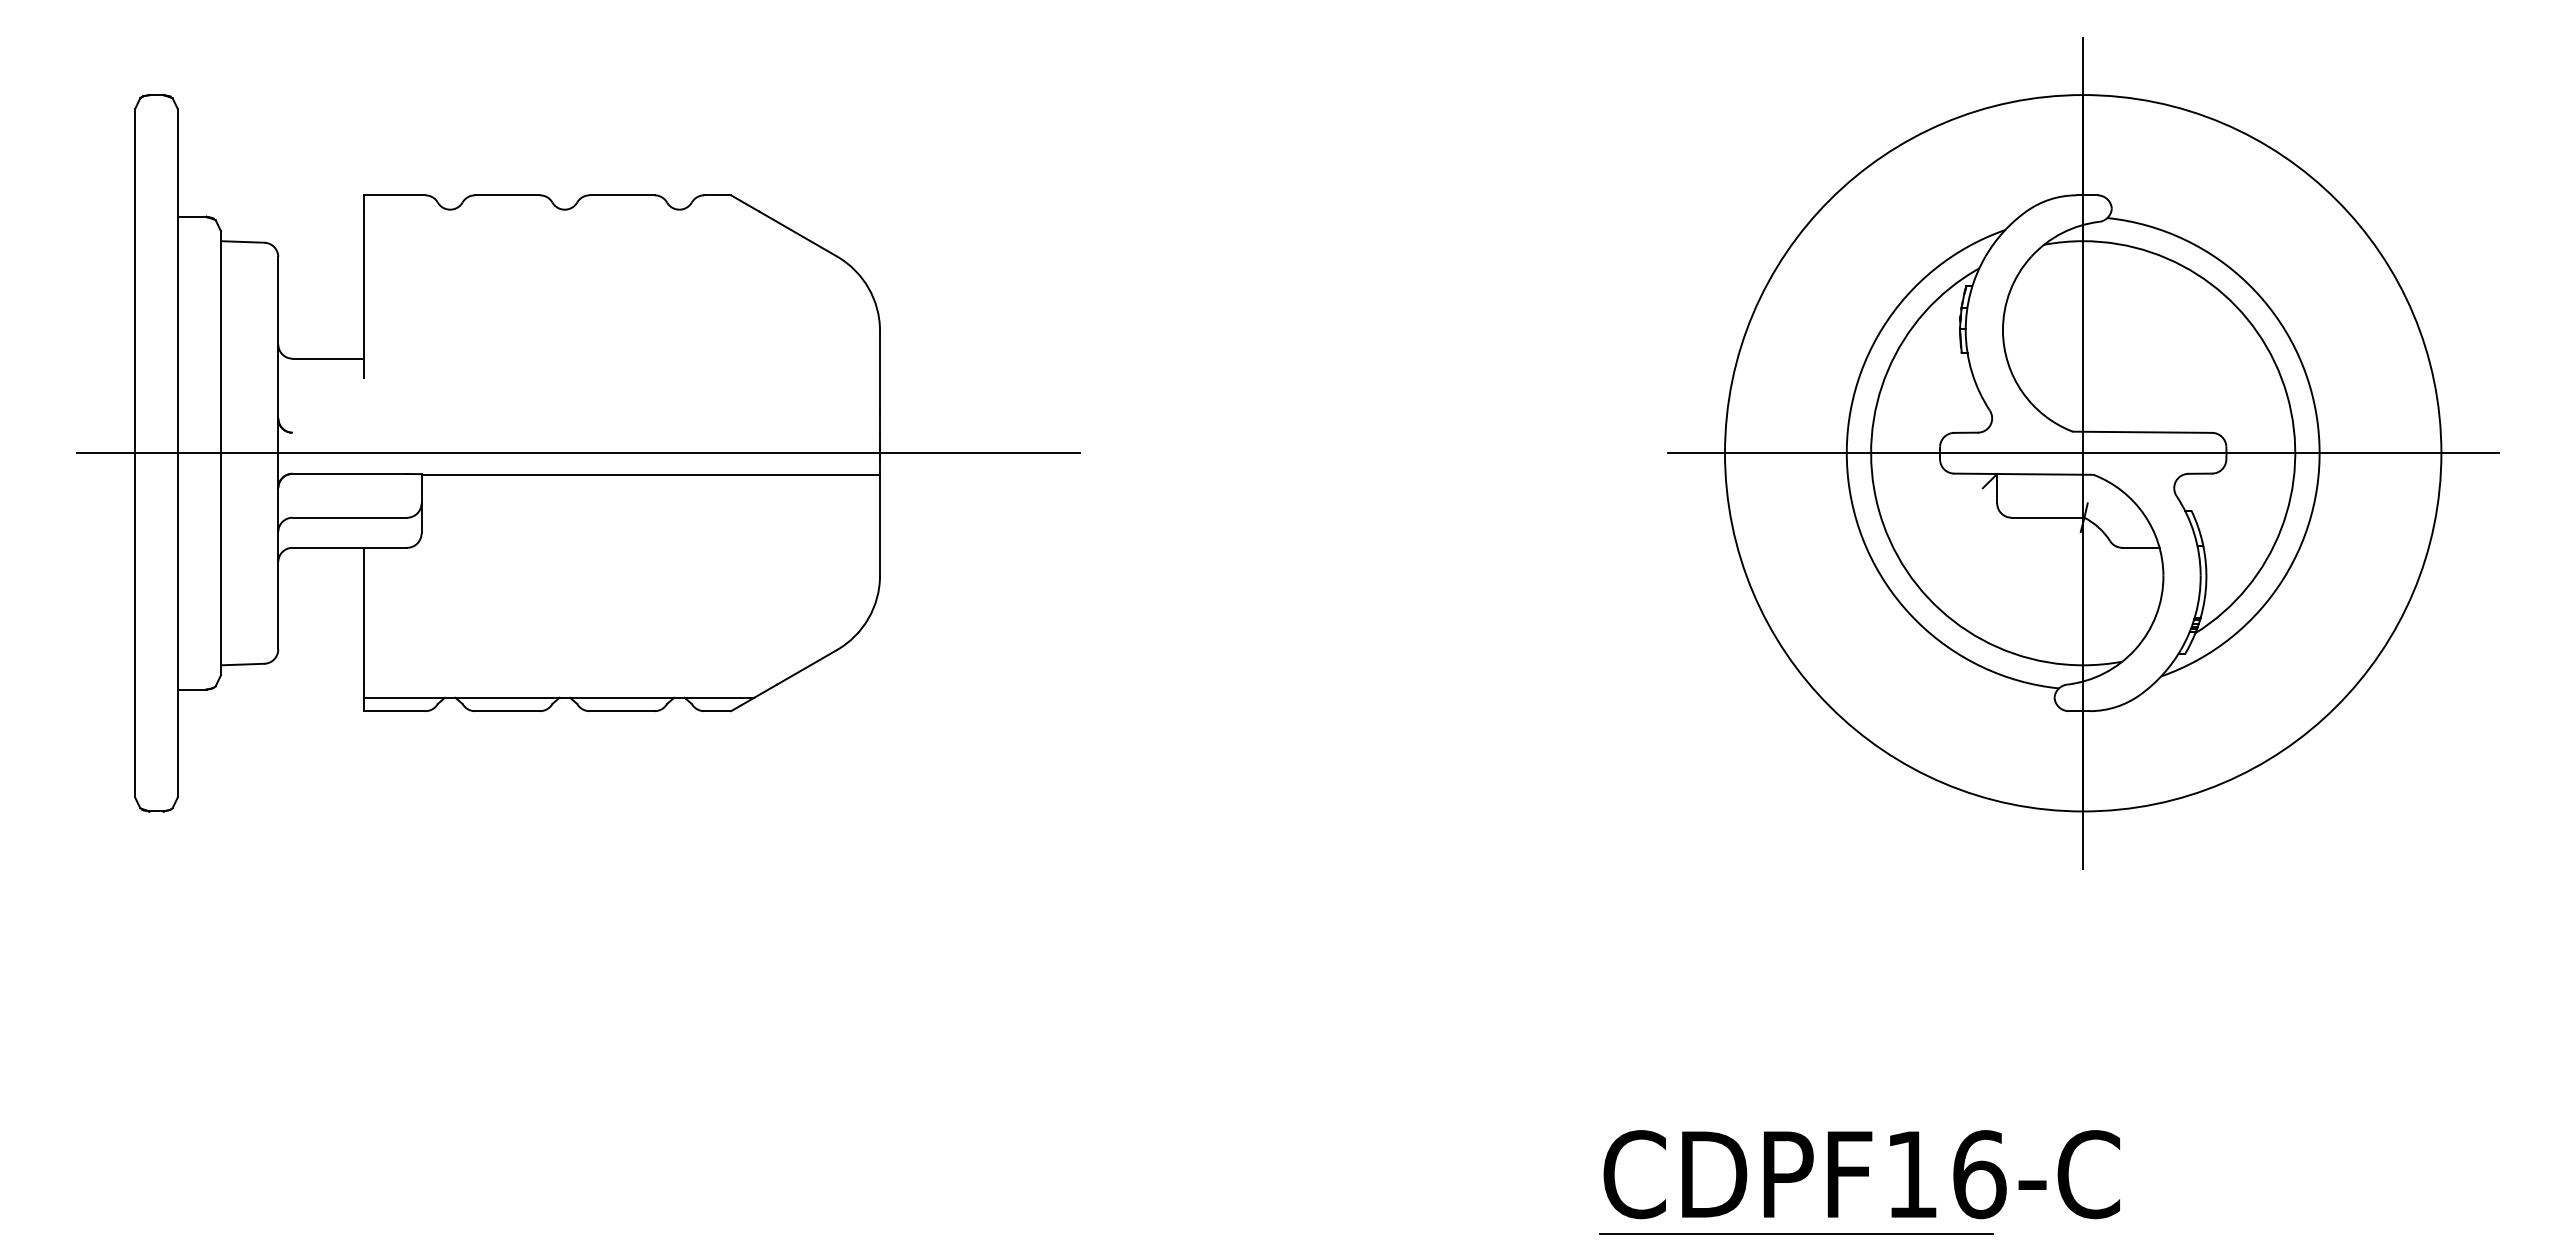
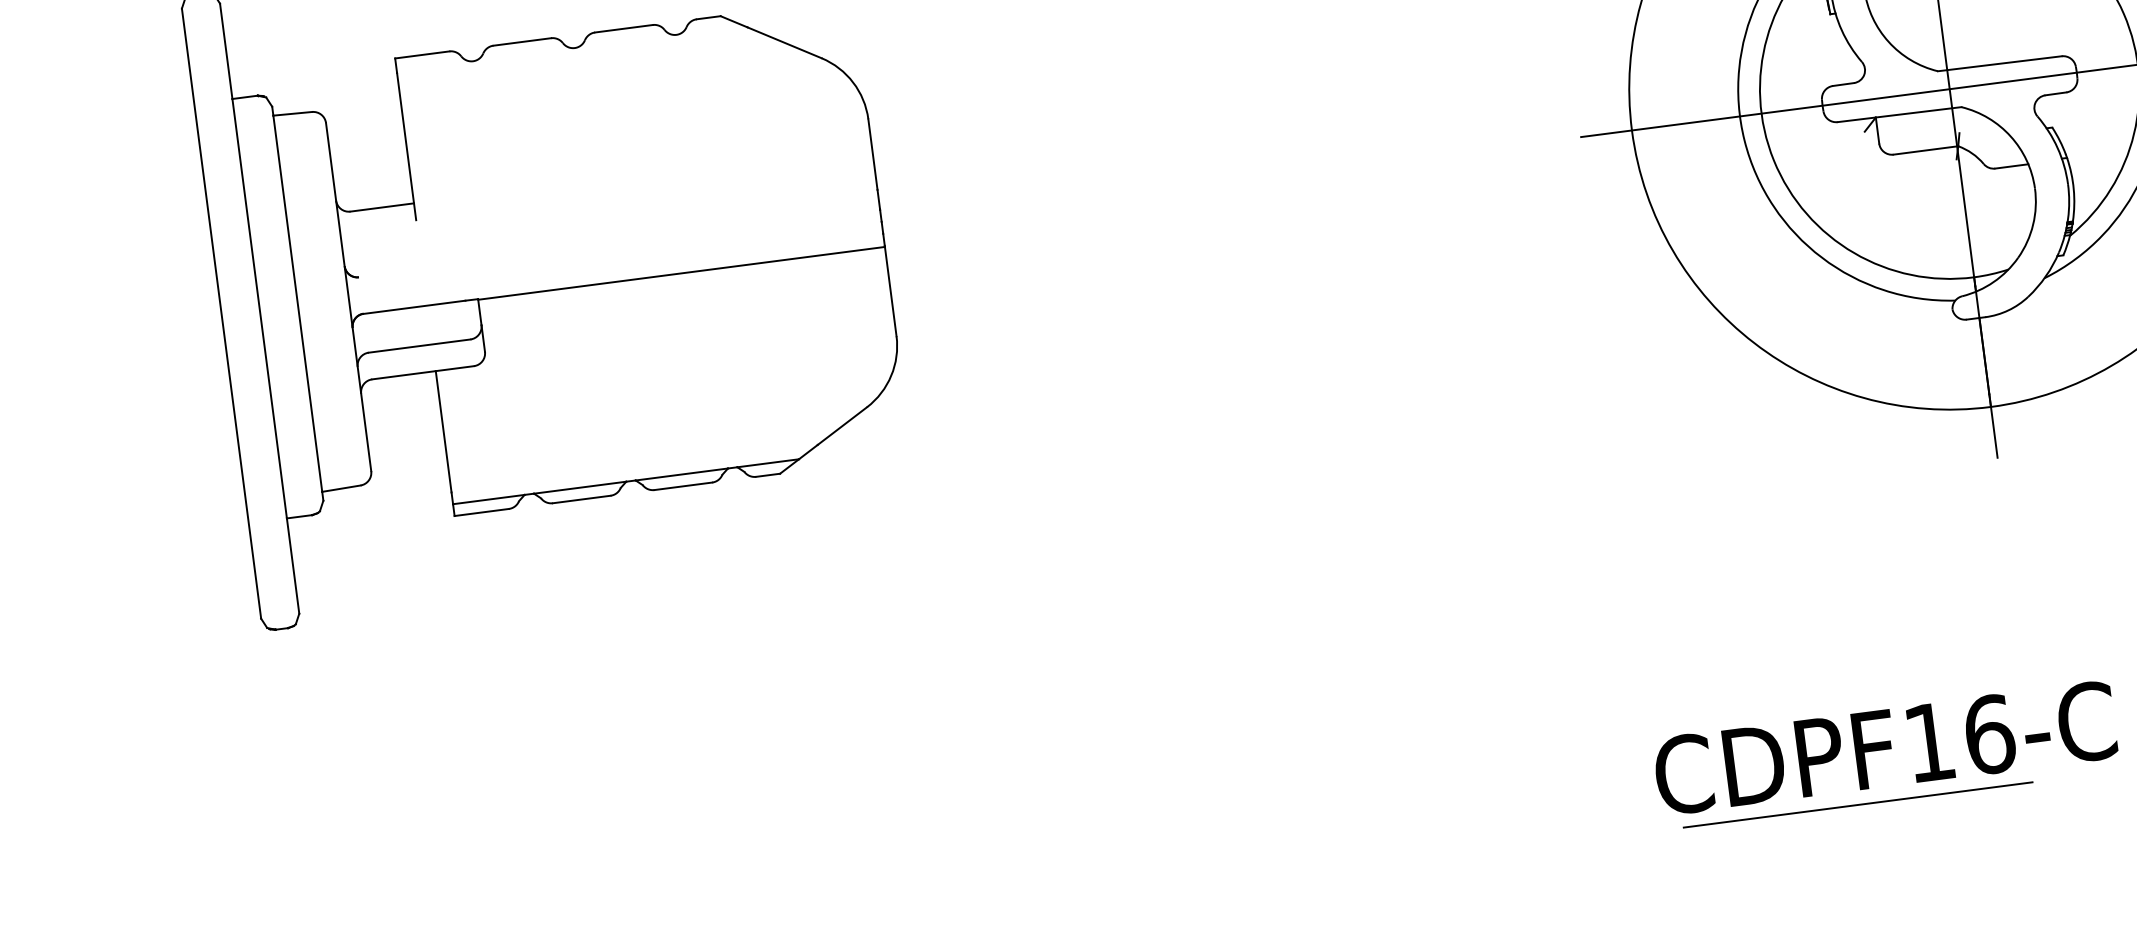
line: (578, 453) -> (614, 262), removed
text: (1861, 1174) -> (1884, 748), moved
line: (1796, 1233) -> (1858, 804), moved

